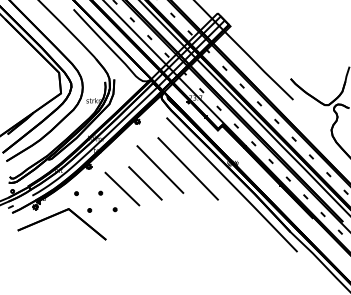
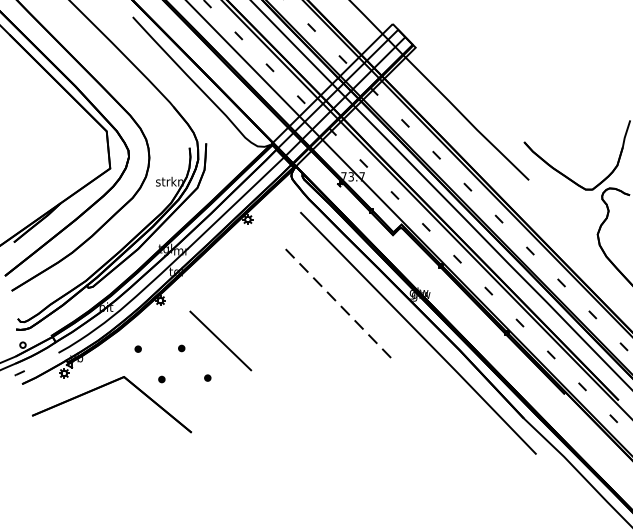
line: (188, 168) -> (339, 303), solid -> dashed
line: (160, 169) -> (289, 305), removed
line: (145, 183) -> (262, 330), removed

